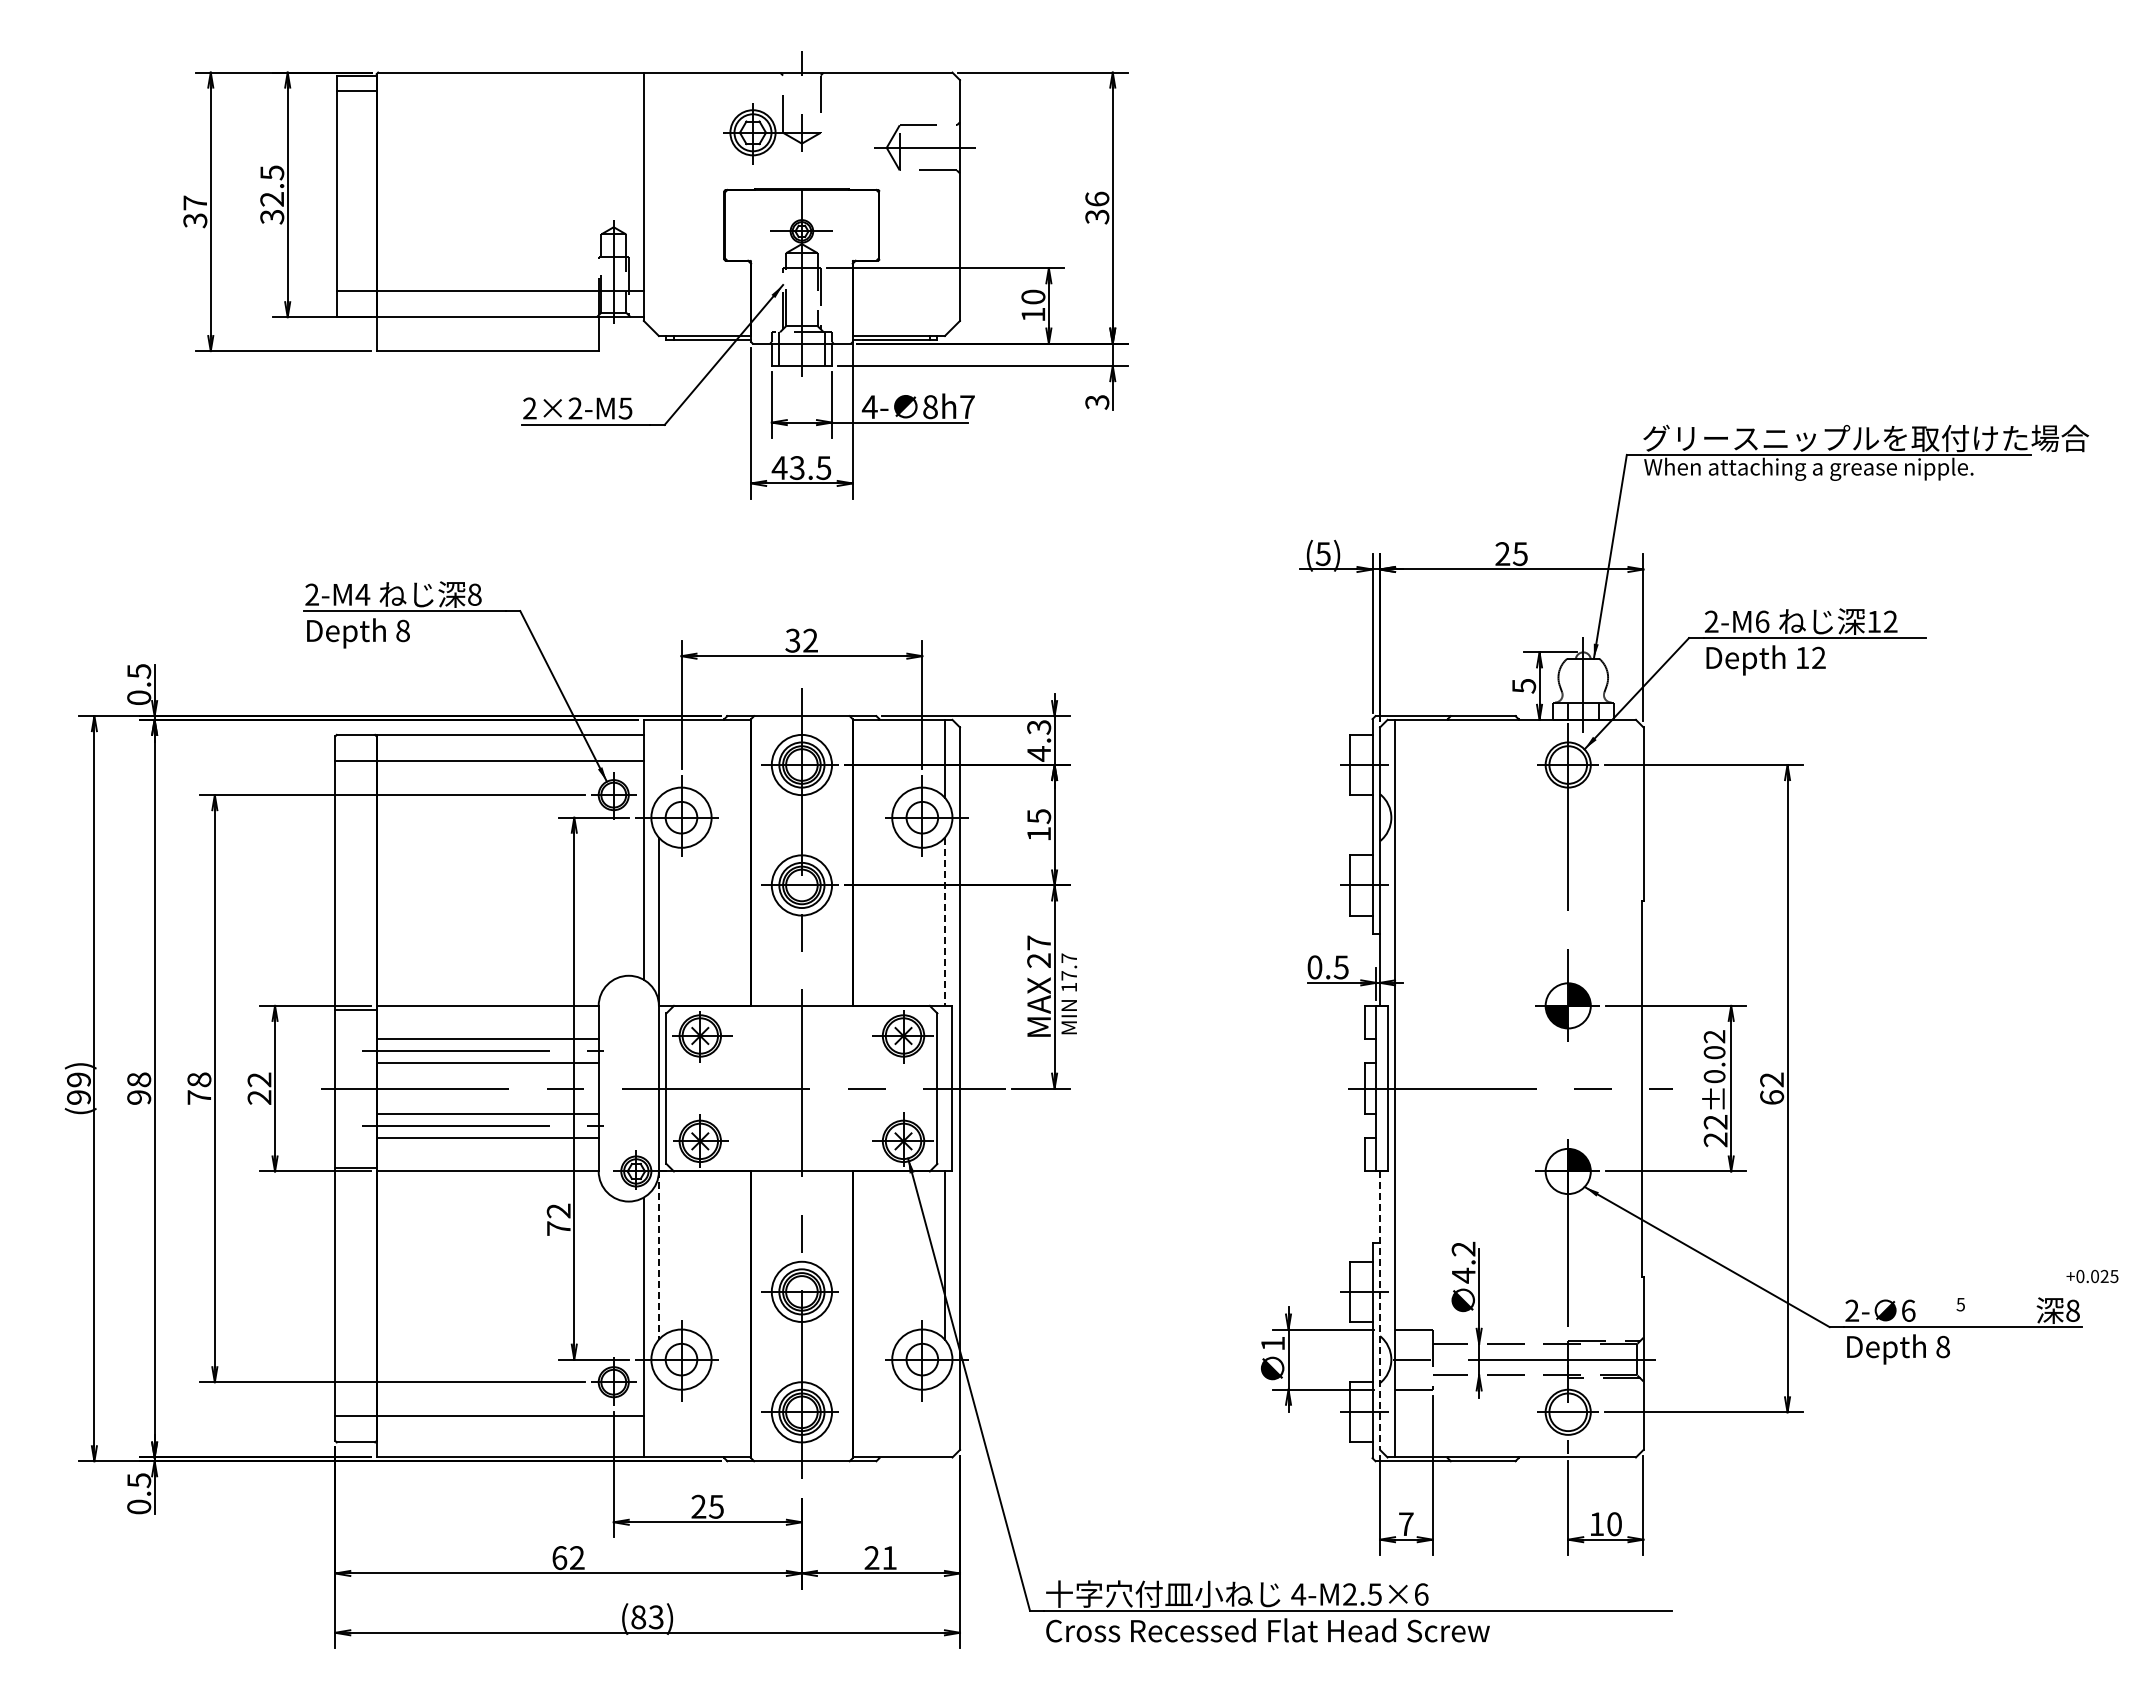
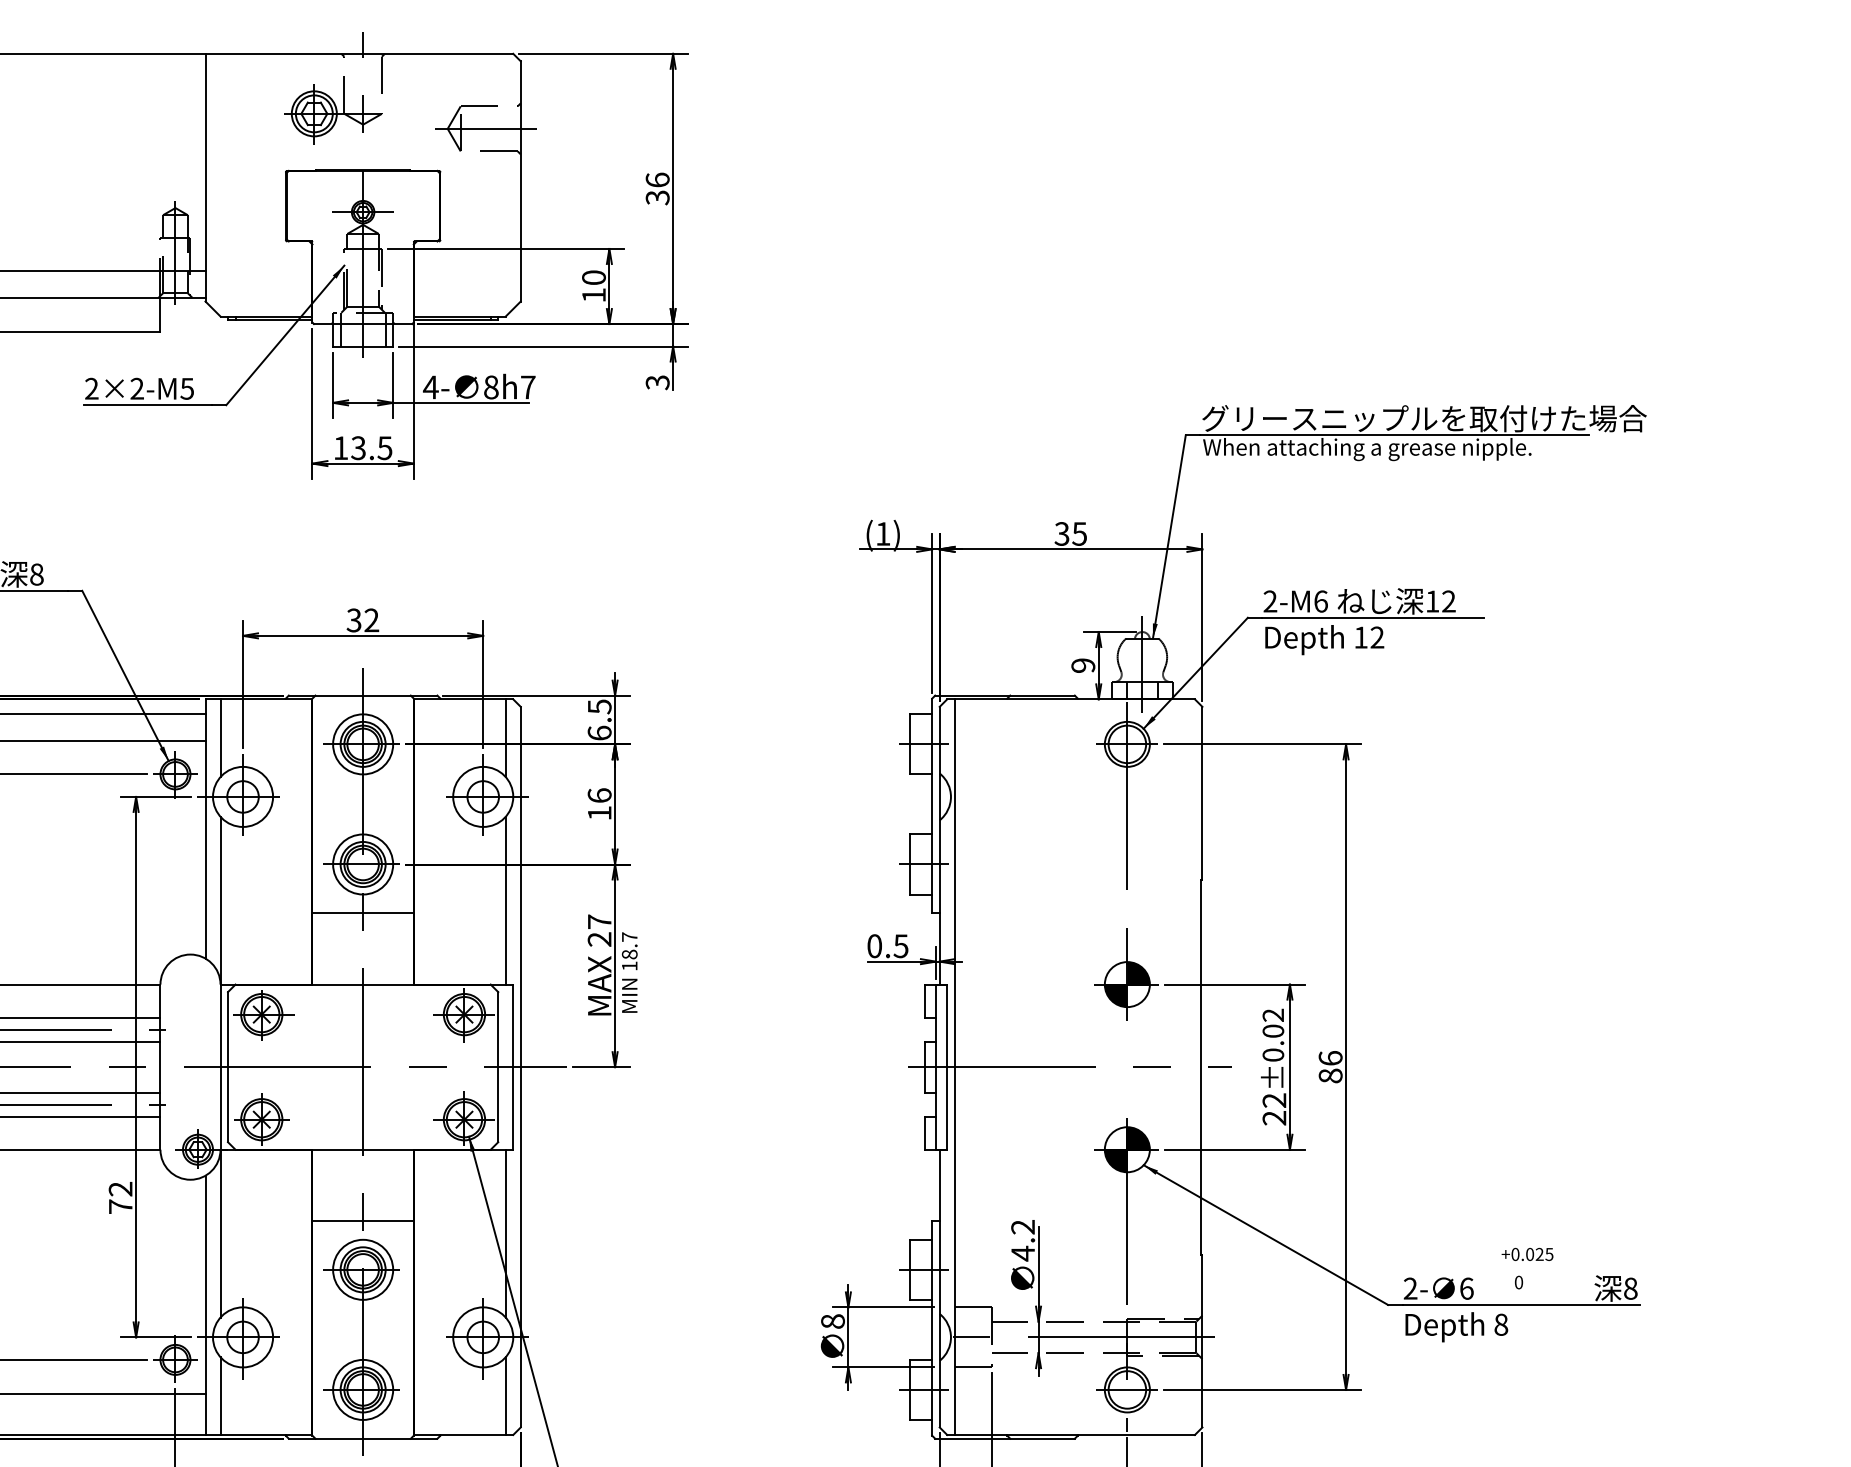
text: (779, 467) -> (340, 447), 43.5 -> 13.5
text: (1322, 554) -> (882, 534), (5) -> (1)
text: (1502, 554) -> (1061, 534), 25 -> 35
text: (1524, 686) -> (1083, 666), 5 -> 9
text: (1039, 740) -> (600, 719), 4.3 -> 6.5
line: (658, 758) -> (220, 737), added
text: (1039, 816) -> (600, 795), 15 -> 16
line: (944, 922) -> (505, 901), dashed -> solid
line: (801, 934) -> (362, 913), added
text: (1069, 975) -> (629, 954), 17.7 -> 18.7
text: (1772, 1088) -> (1331, 1066), 62 -> 86
fill: (1556, 1182) -> (1115, 1160), added
line: (801, 1242) -> (362, 1220), added
line: (658, 1256) -> (220, 1234), dashed -> solid
text: (2092, 1276) -> (1527, 1254), moved
text: (1960, 1304) -> (1518, 1282), 5 -> 0
line: (1380, 1311) -> (940, 1289), dashed -> solid
text: (1273, 1343) -> (833, 1321), 1 -> 8
line: (658, 1418) -> (220, 1396), added
line: (944, 1418) -> (505, 1396), added

